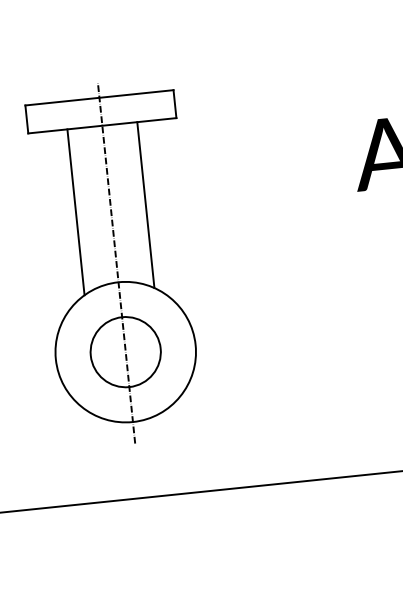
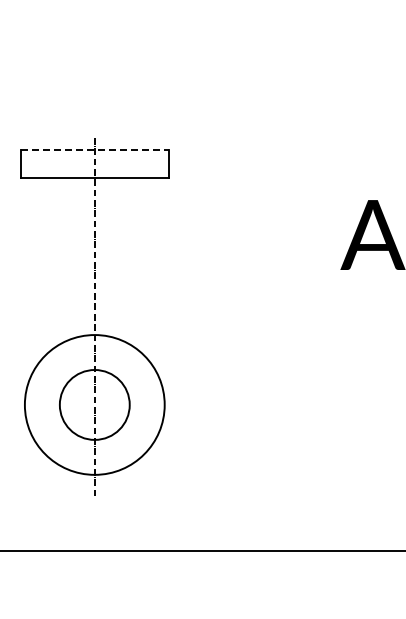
line: (100, 97) -> (95, 150), solid -> dashed
line: (145, 205) -> (129, 261), removed
line: (75, 212) -> (59, 261), removed

